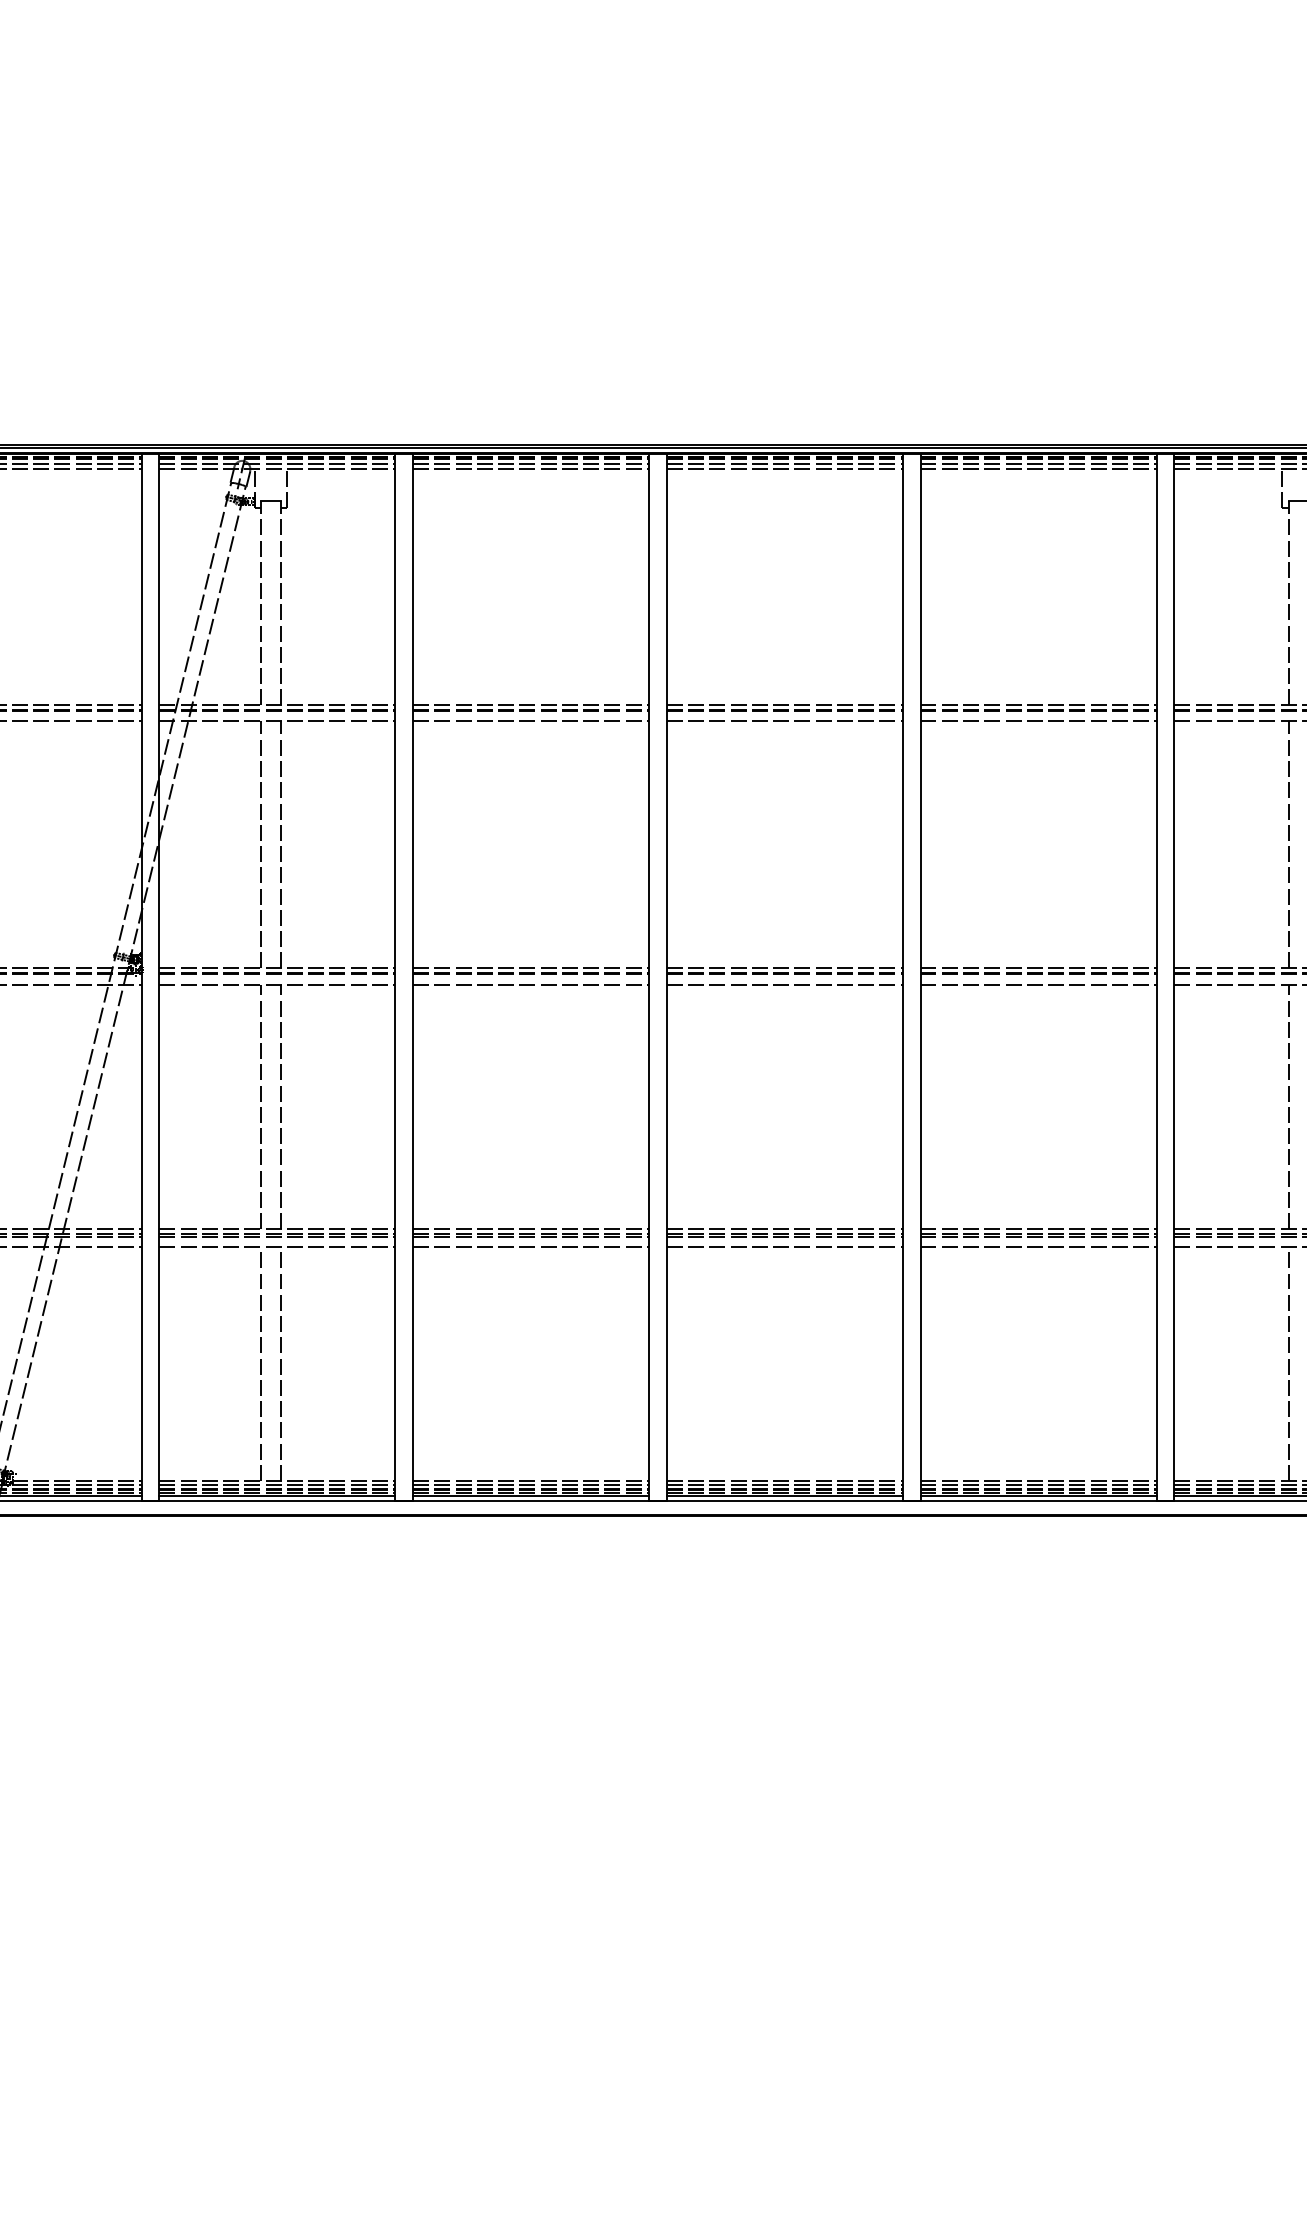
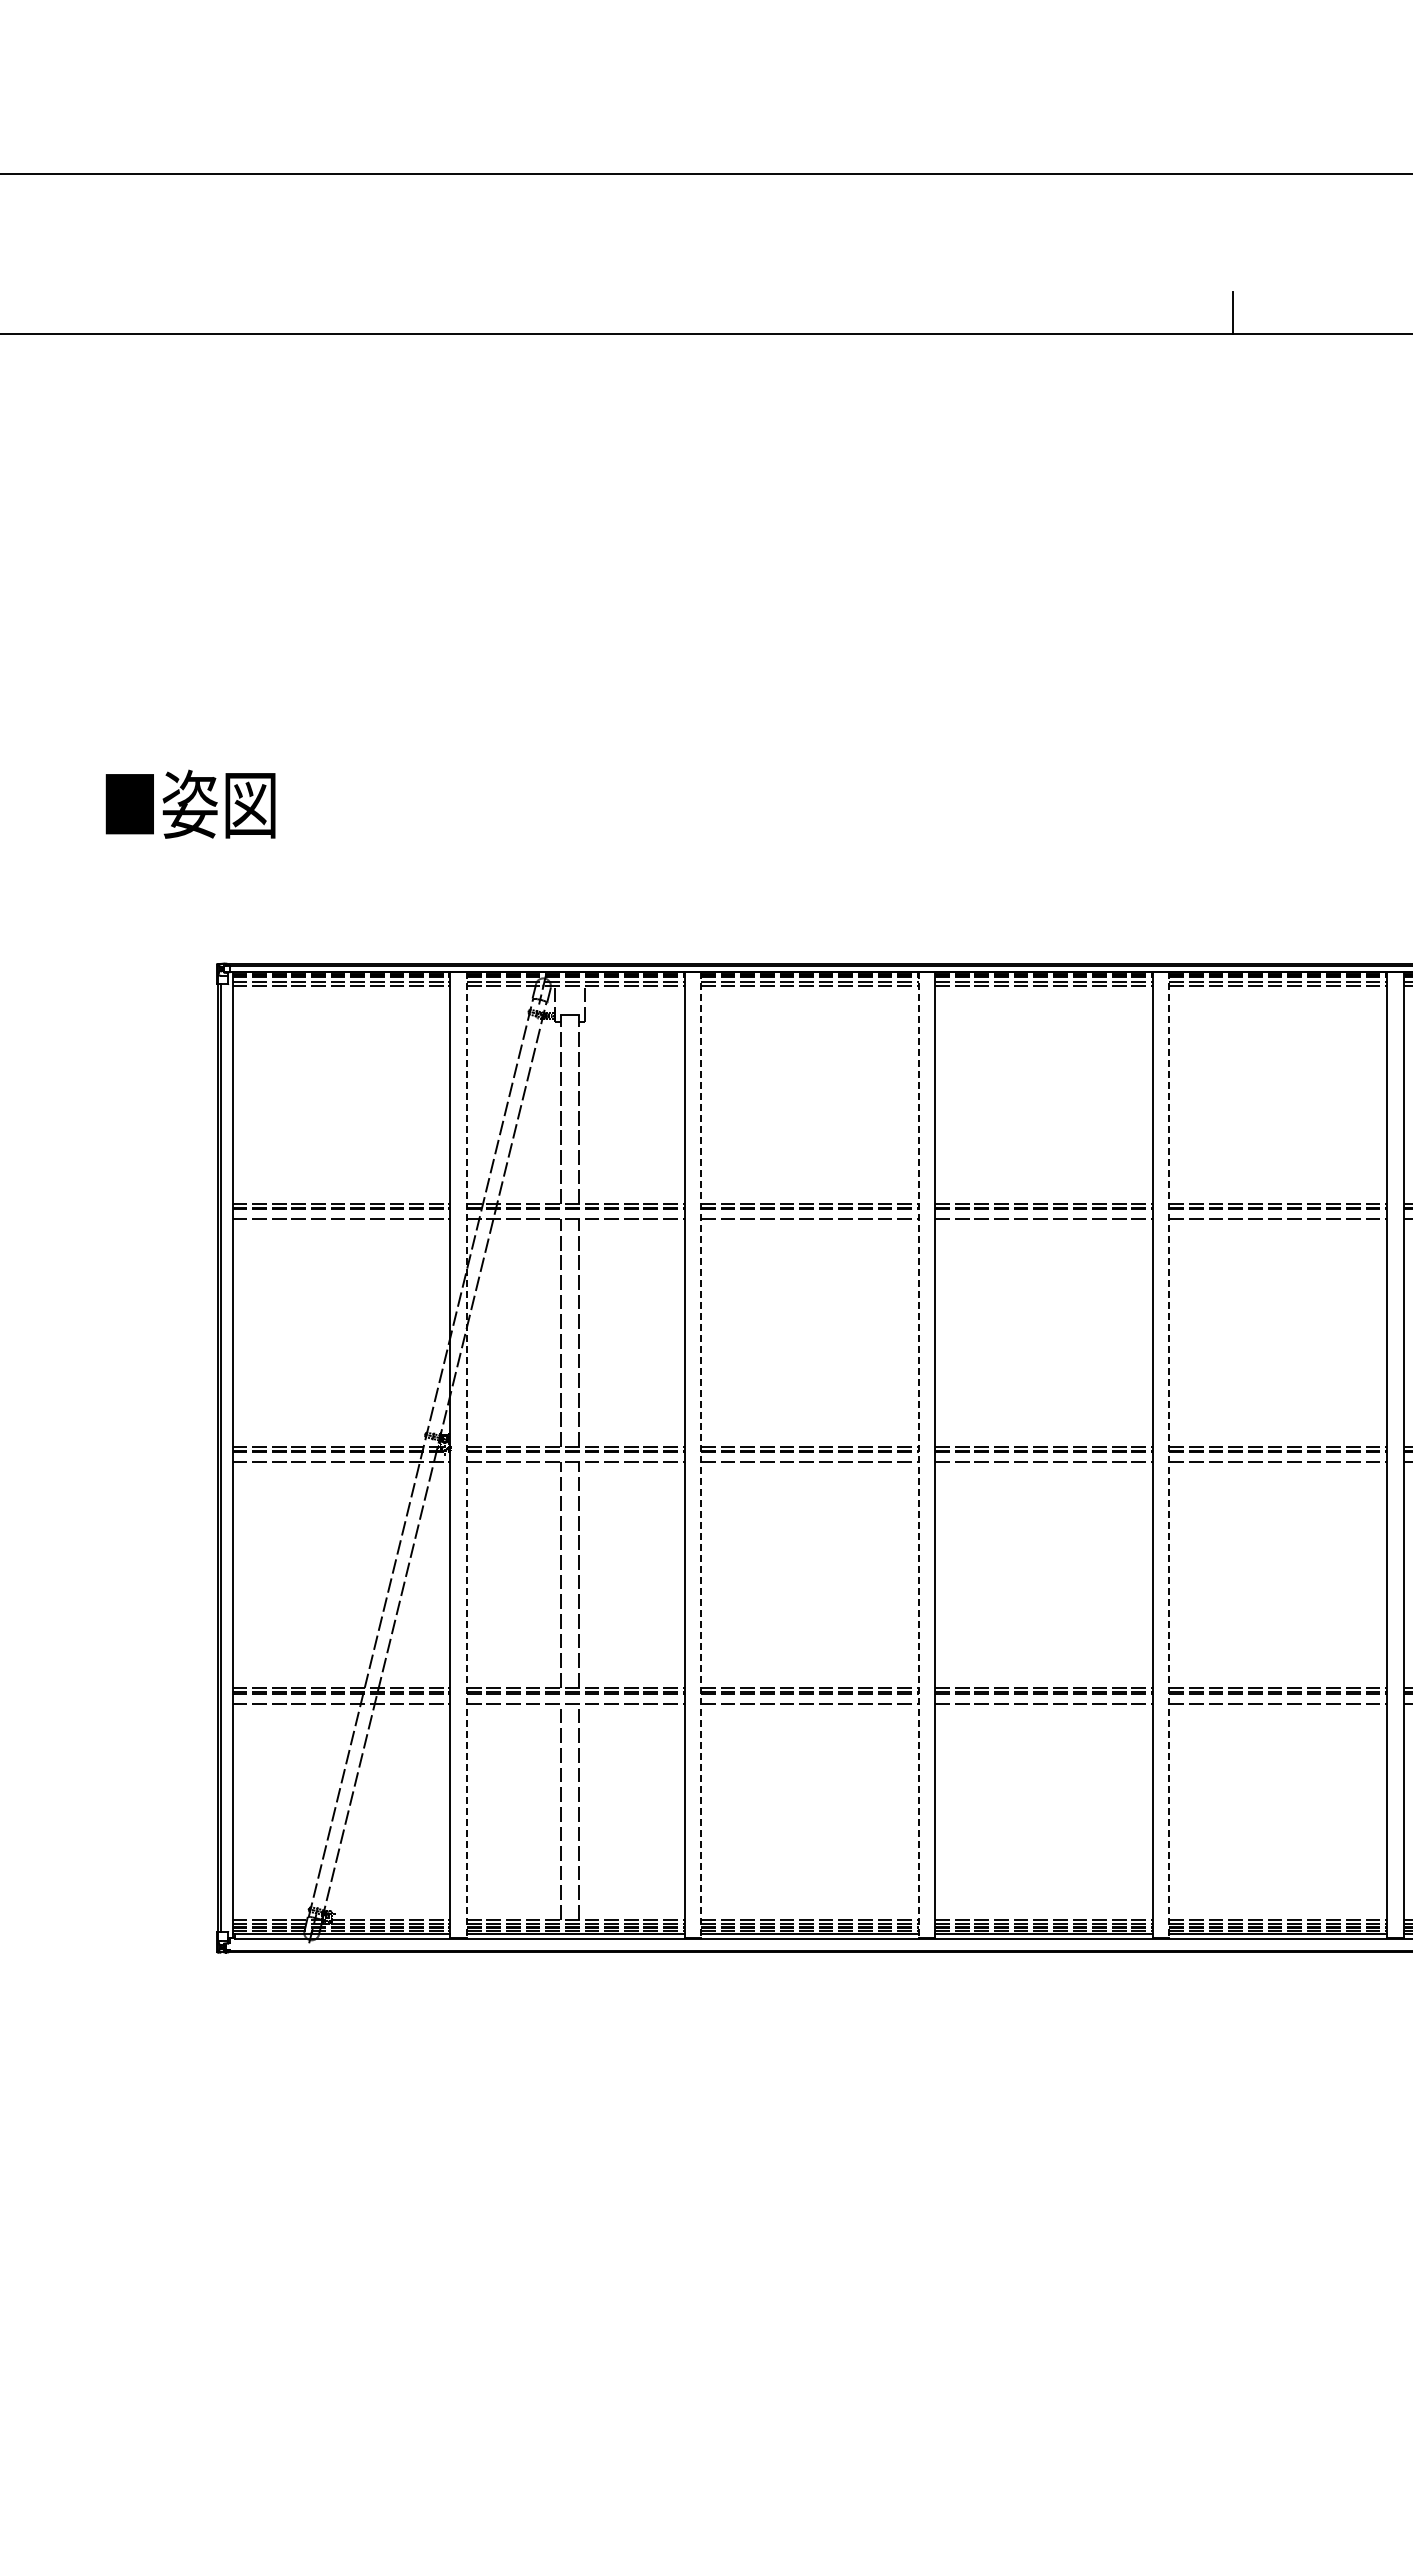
line: (158, 977) -> (466, 1455), solid -> dashed
line: (413, 977) -> (701, 1455), solid -> dashed
line: (648, 977) -> (918, 1455), solid -> dashed
line: (920, 977) -> (1169, 1455), solid -> dashed

